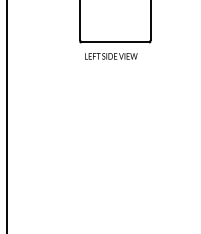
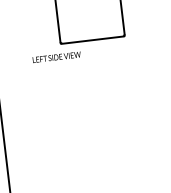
text: (111, 56) -> (57, 57), moved

